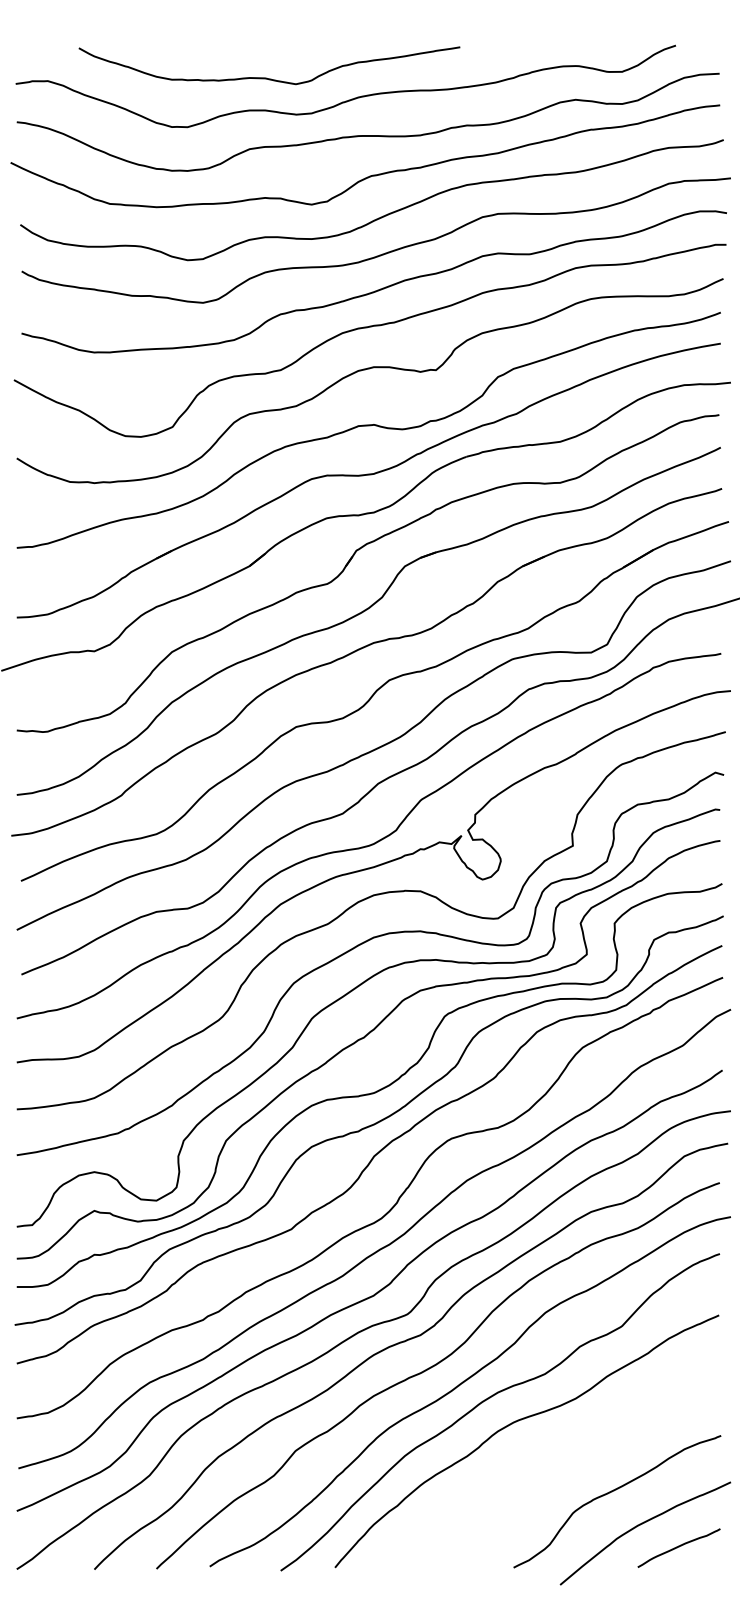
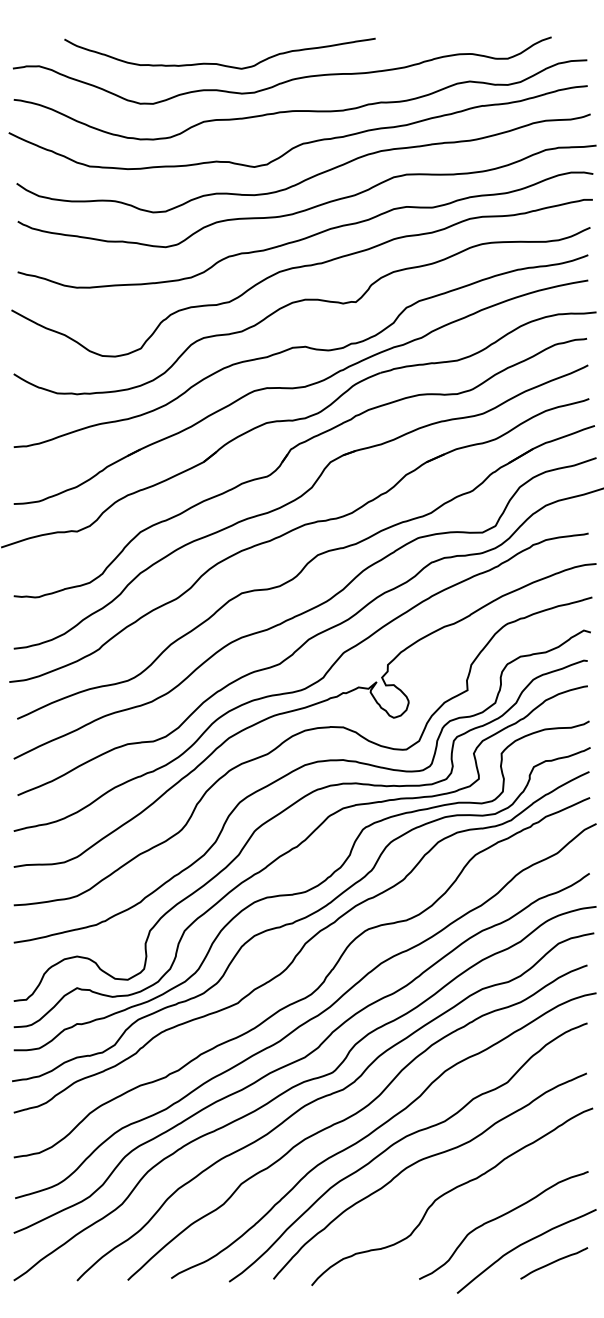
curve: (550, 1461) -> (449, 1192), added

